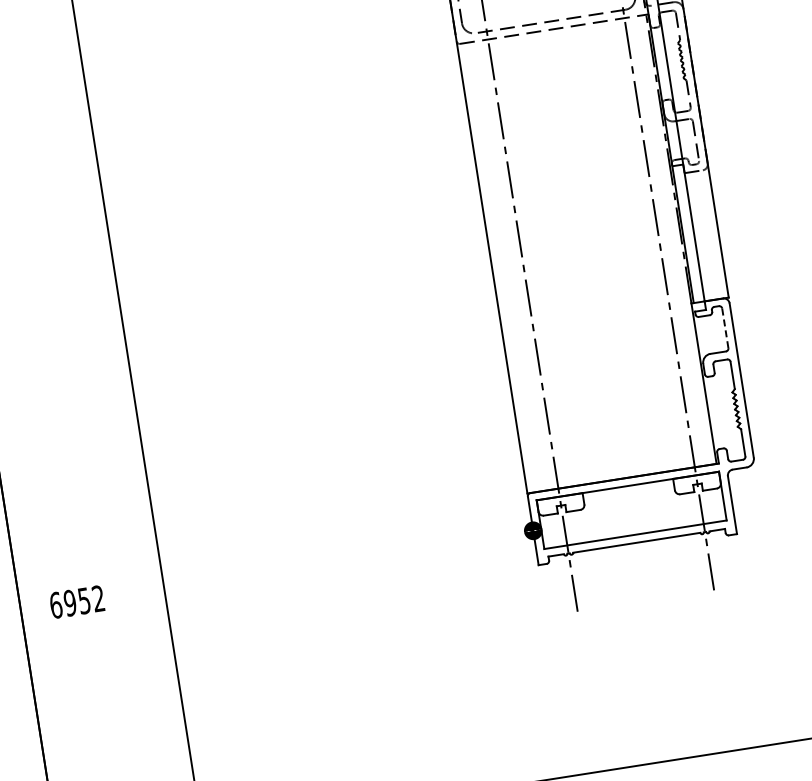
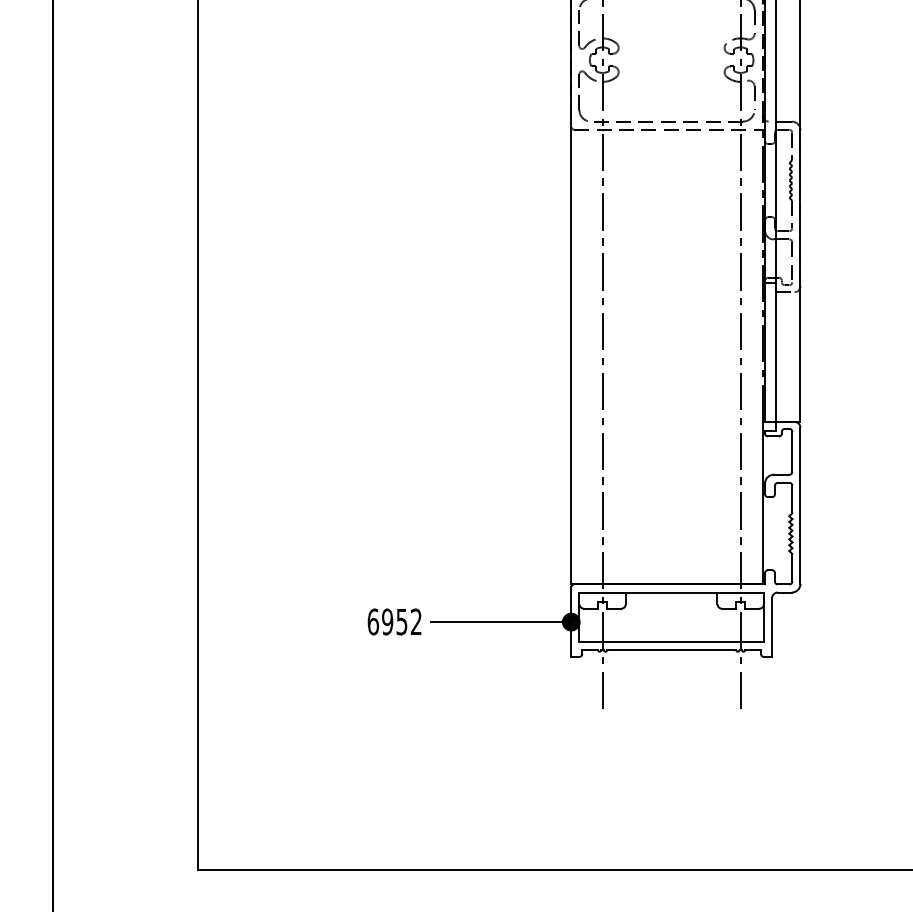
line: (725, 328) -> (792, 451), dashed -> solid
line: (463, 542) -> (500, 622), added
text: (76, 601) -> (394, 621), moved

